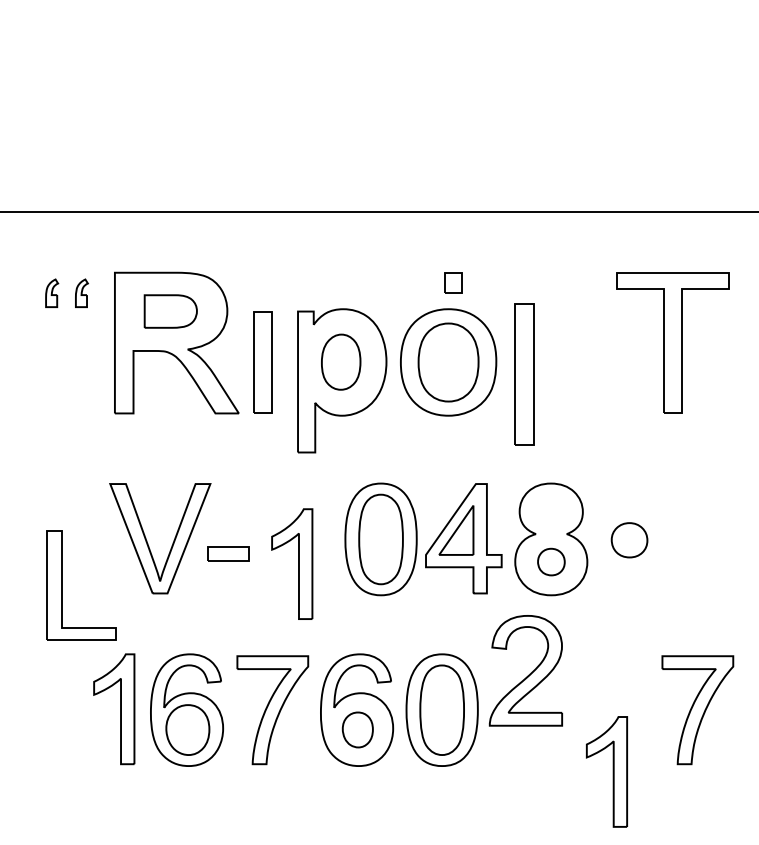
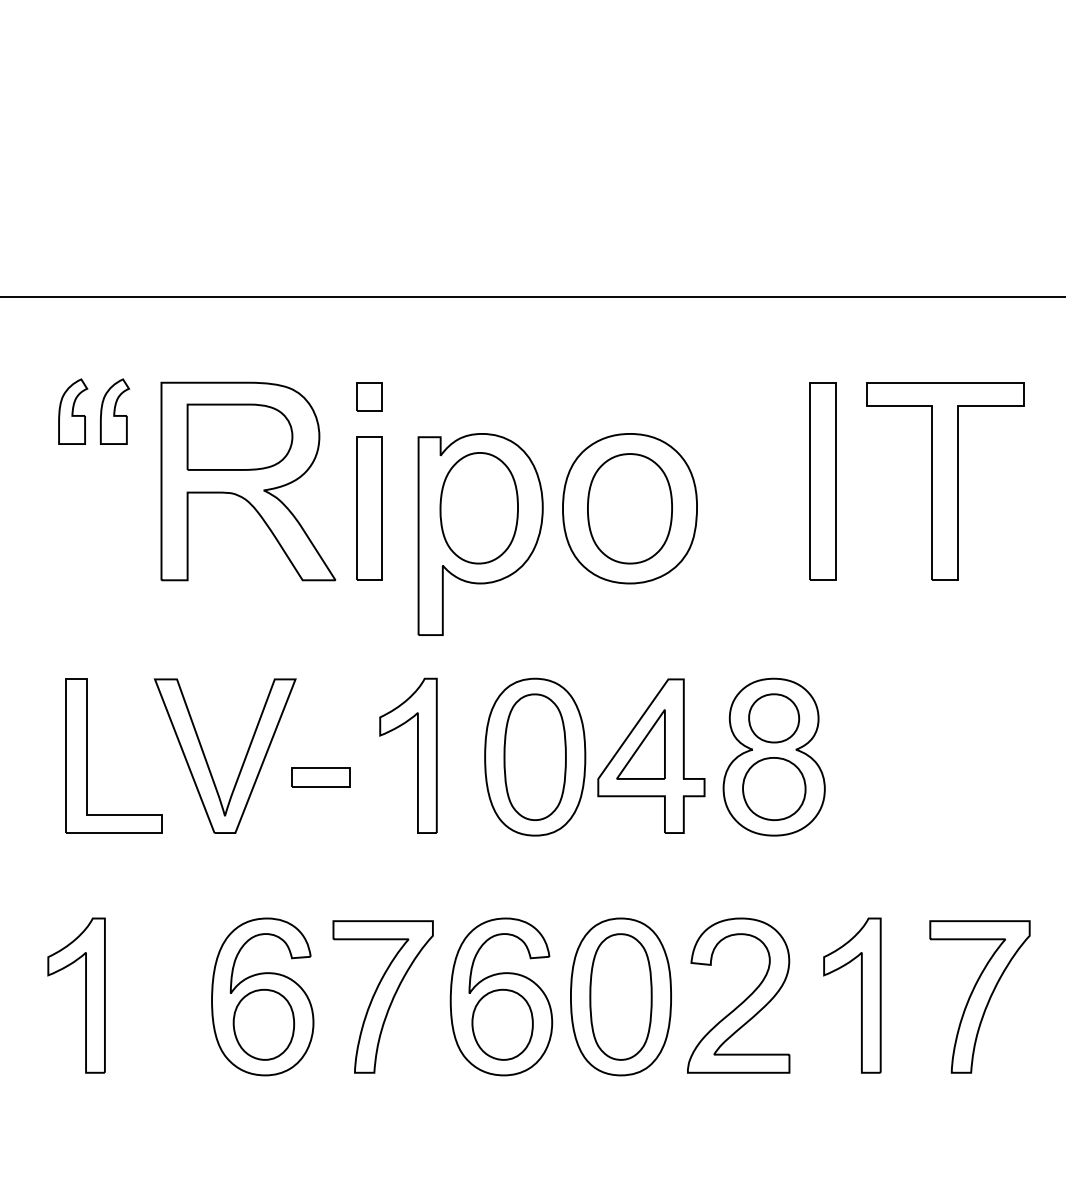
part: (453, 282) -> (369, 396), moved
part: (52, 293) -> (73, 411), size x1.67
part: (82, 293) -> (115, 411), size x1.67
part: (170, 311) -> (239, 436), size x1.43
part: (340, 362) -> (478, 508), size x1.43
part: (524, 374) -> (822, 481), moved
part: (629, 540) -> (774, 718), moved
part: (551, 561) -> (774, 788), size x1.67
part: (298, 563) -> (417, 755), moved
part: (62, 585) -> (87, 755), moved
part: (529, 674) -> (743, 1000), moved
part: (120, 709) -> (85, 995), moved
part: (357, 729) -> (502, 1024), size x1.43
part: (613, 771) -> (861, 995), moved

